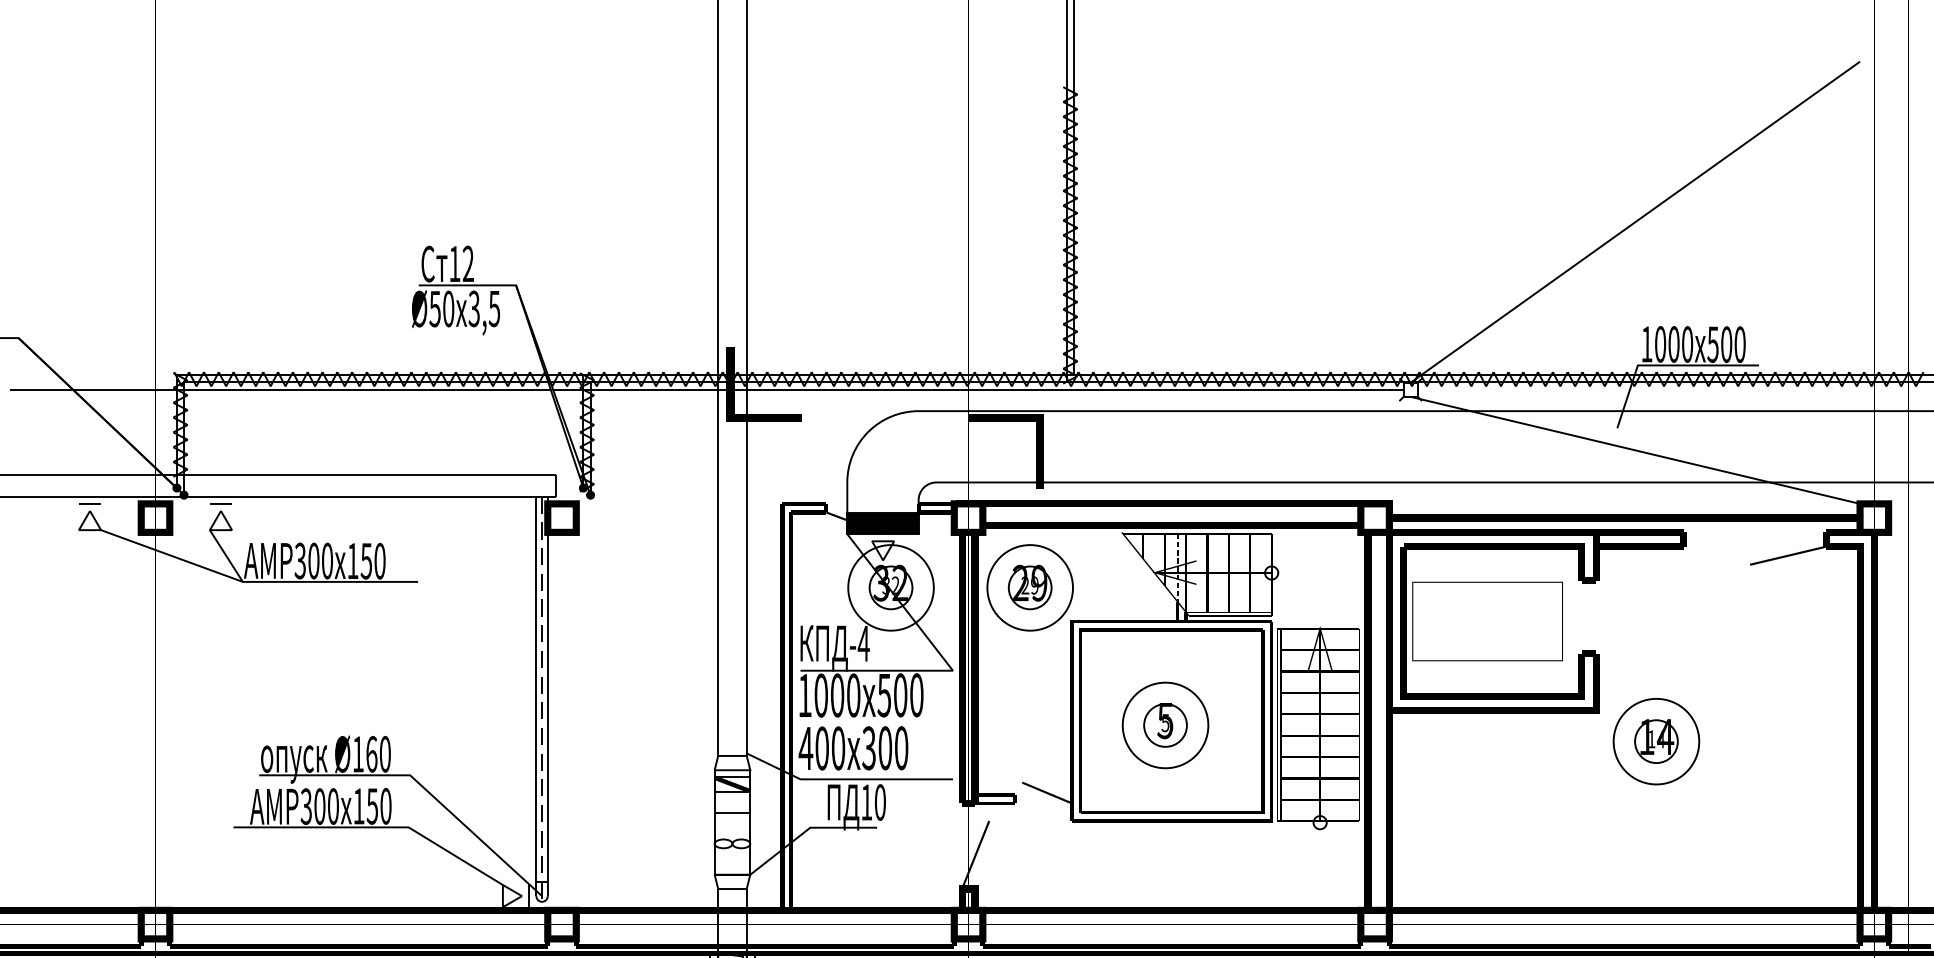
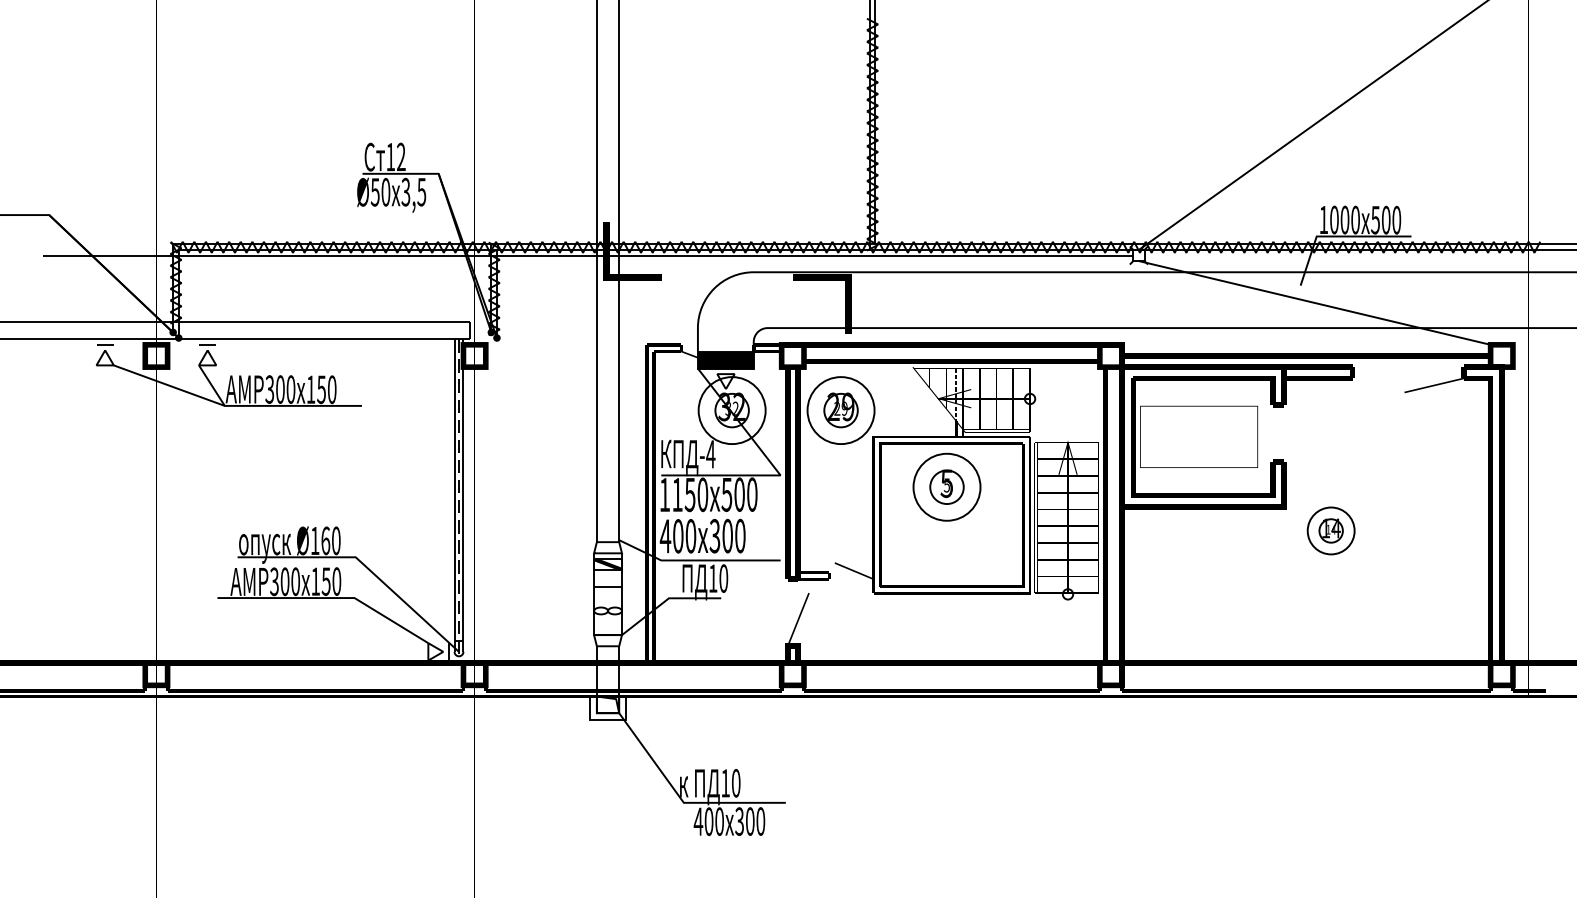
text: (828, 695) -> (683, 494), 1000 -> 1150
part: (1164, 724) -> (946, 486), moved
part: (1655, 741) -> (1330, 530), size x0.7

